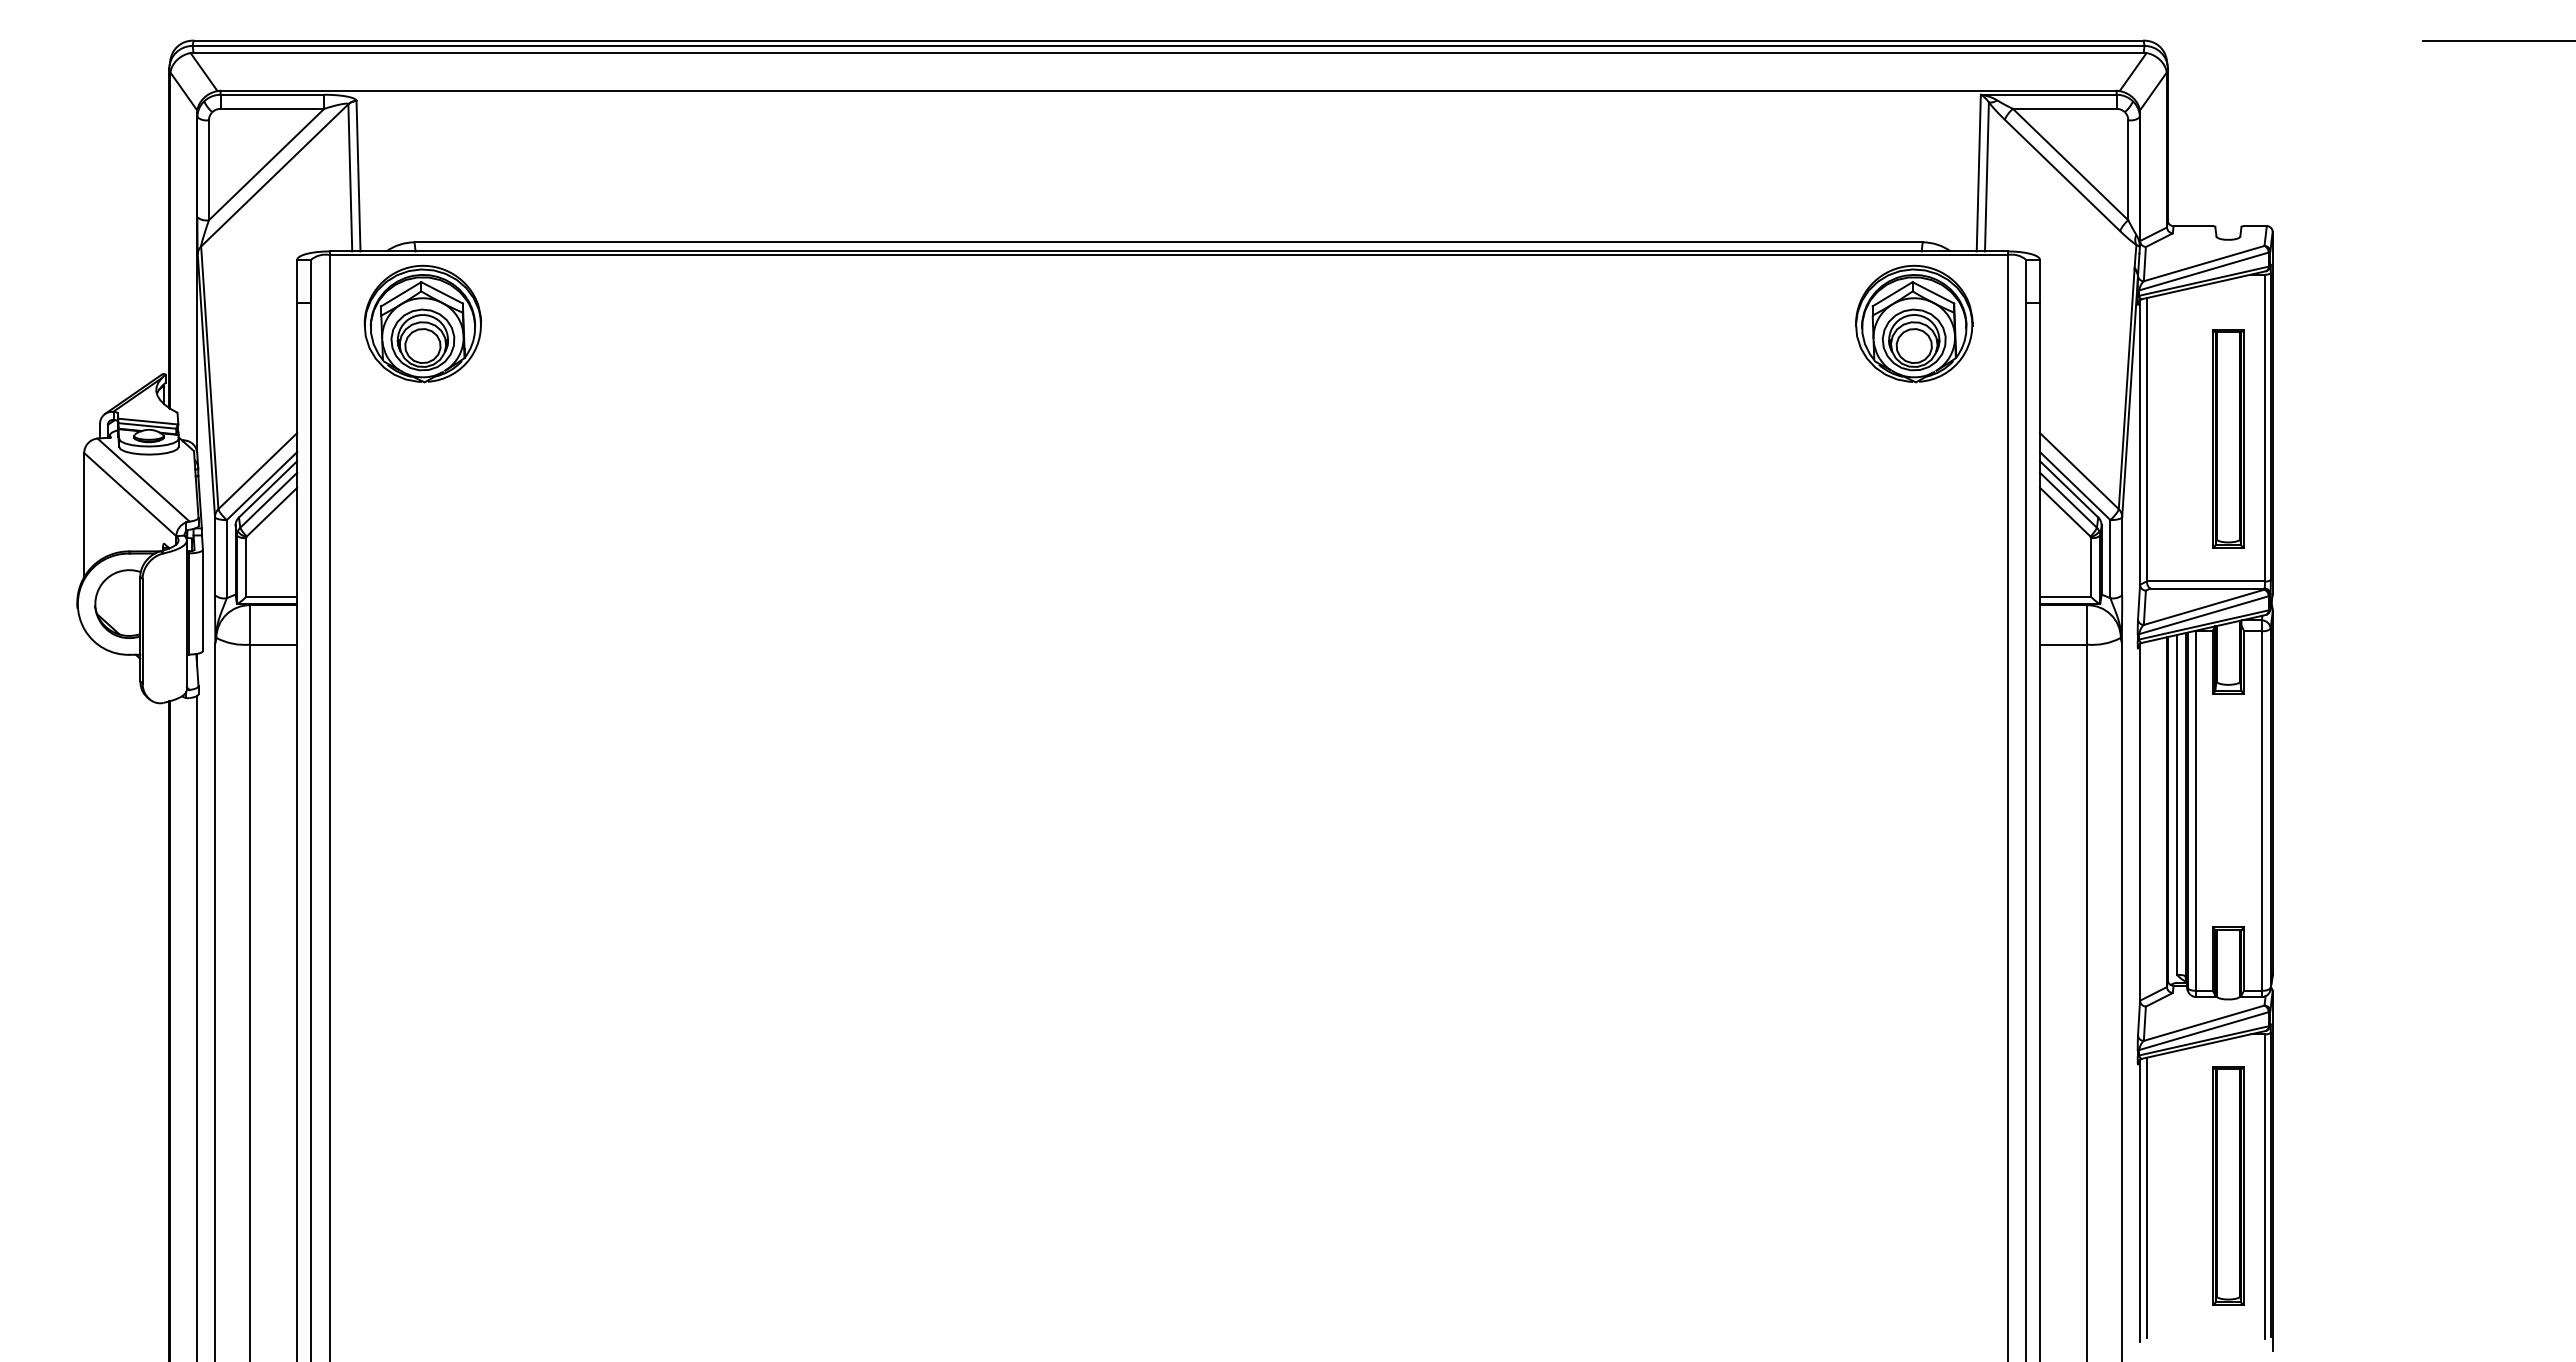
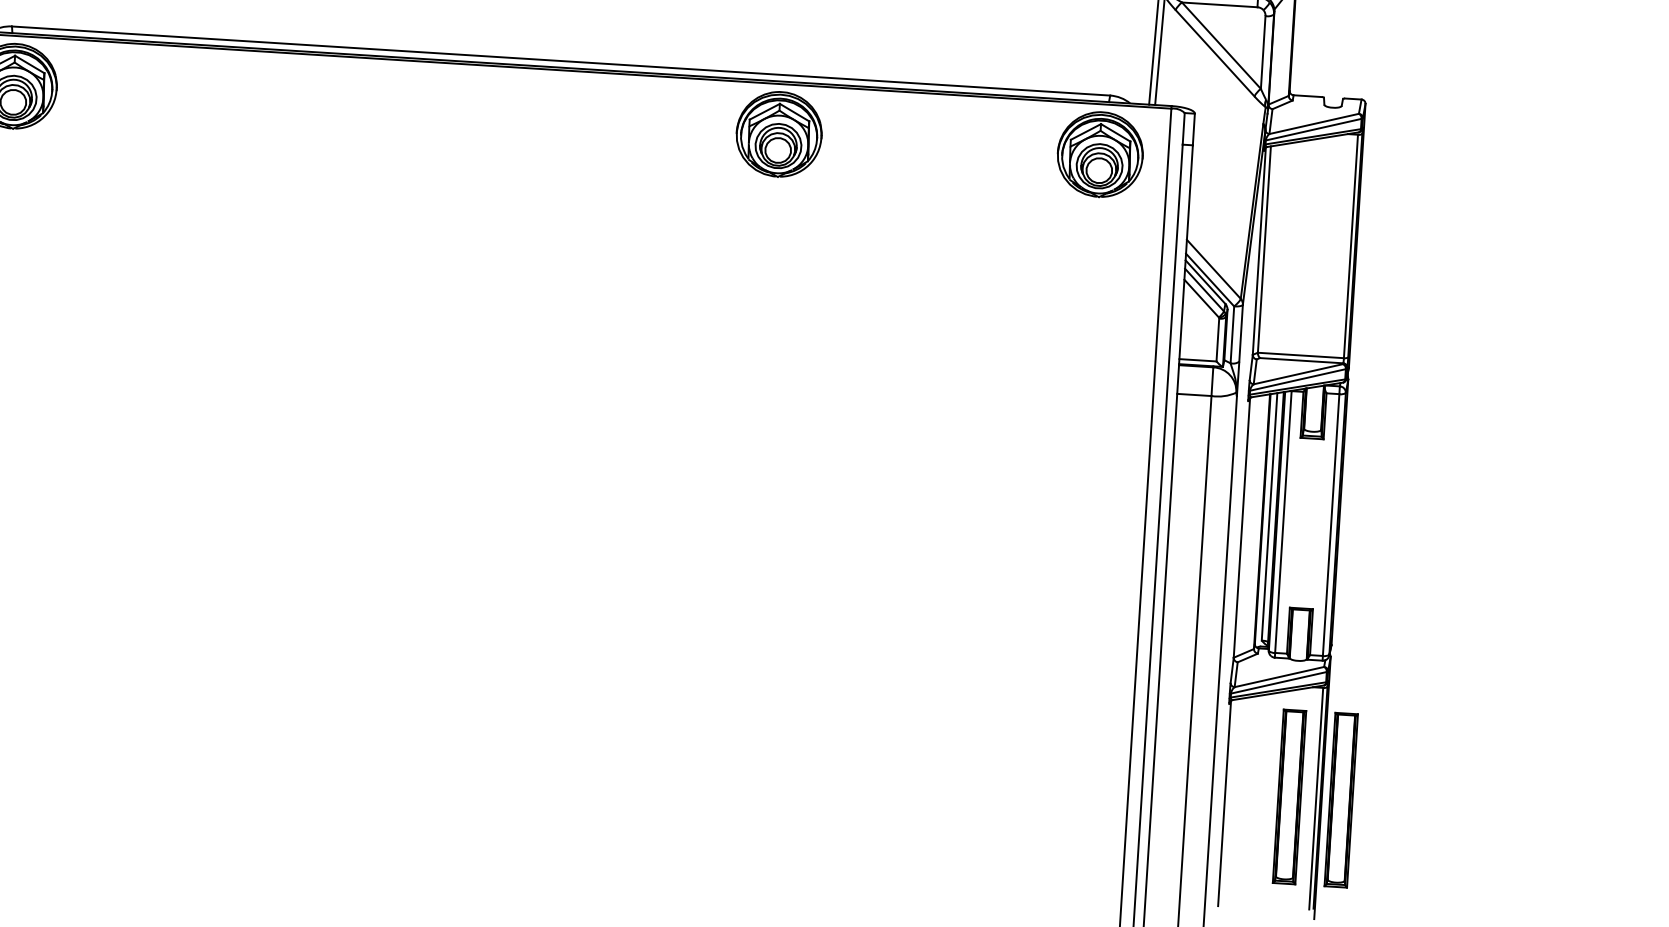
part: (1473, 323) -> (779, 134), added
part: (2228, 438) -> (1323, 252), removed
part: (2299, 1185) -> (1341, 799), added
line: (2146, 1197) -> (1229, 801), removed

